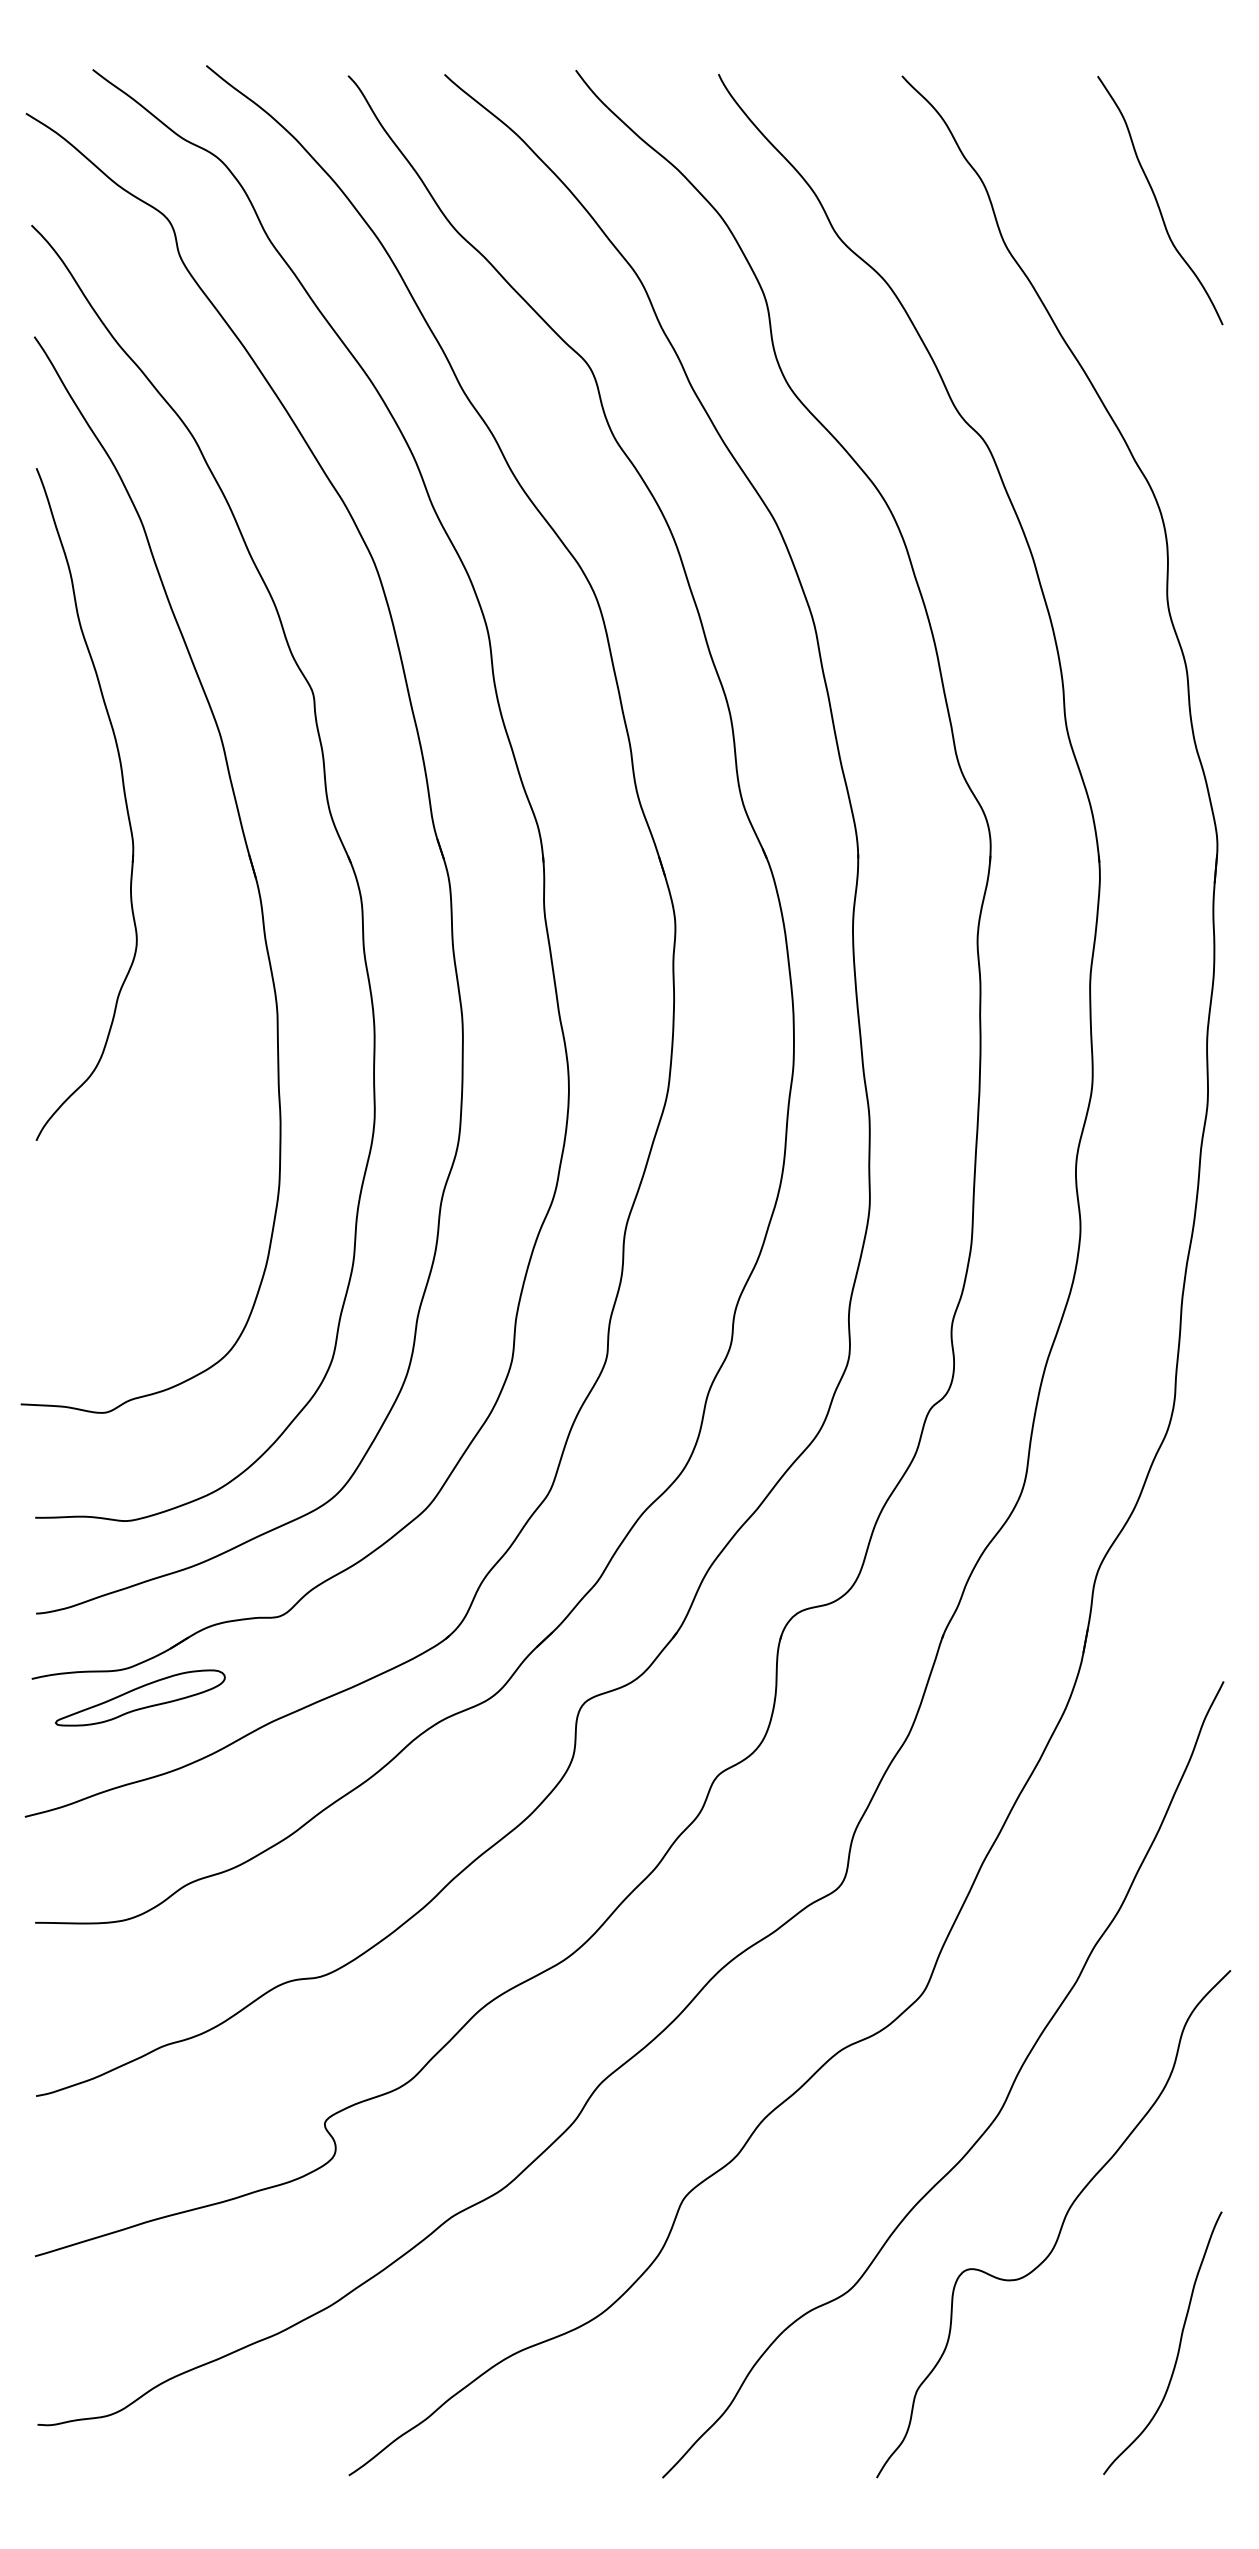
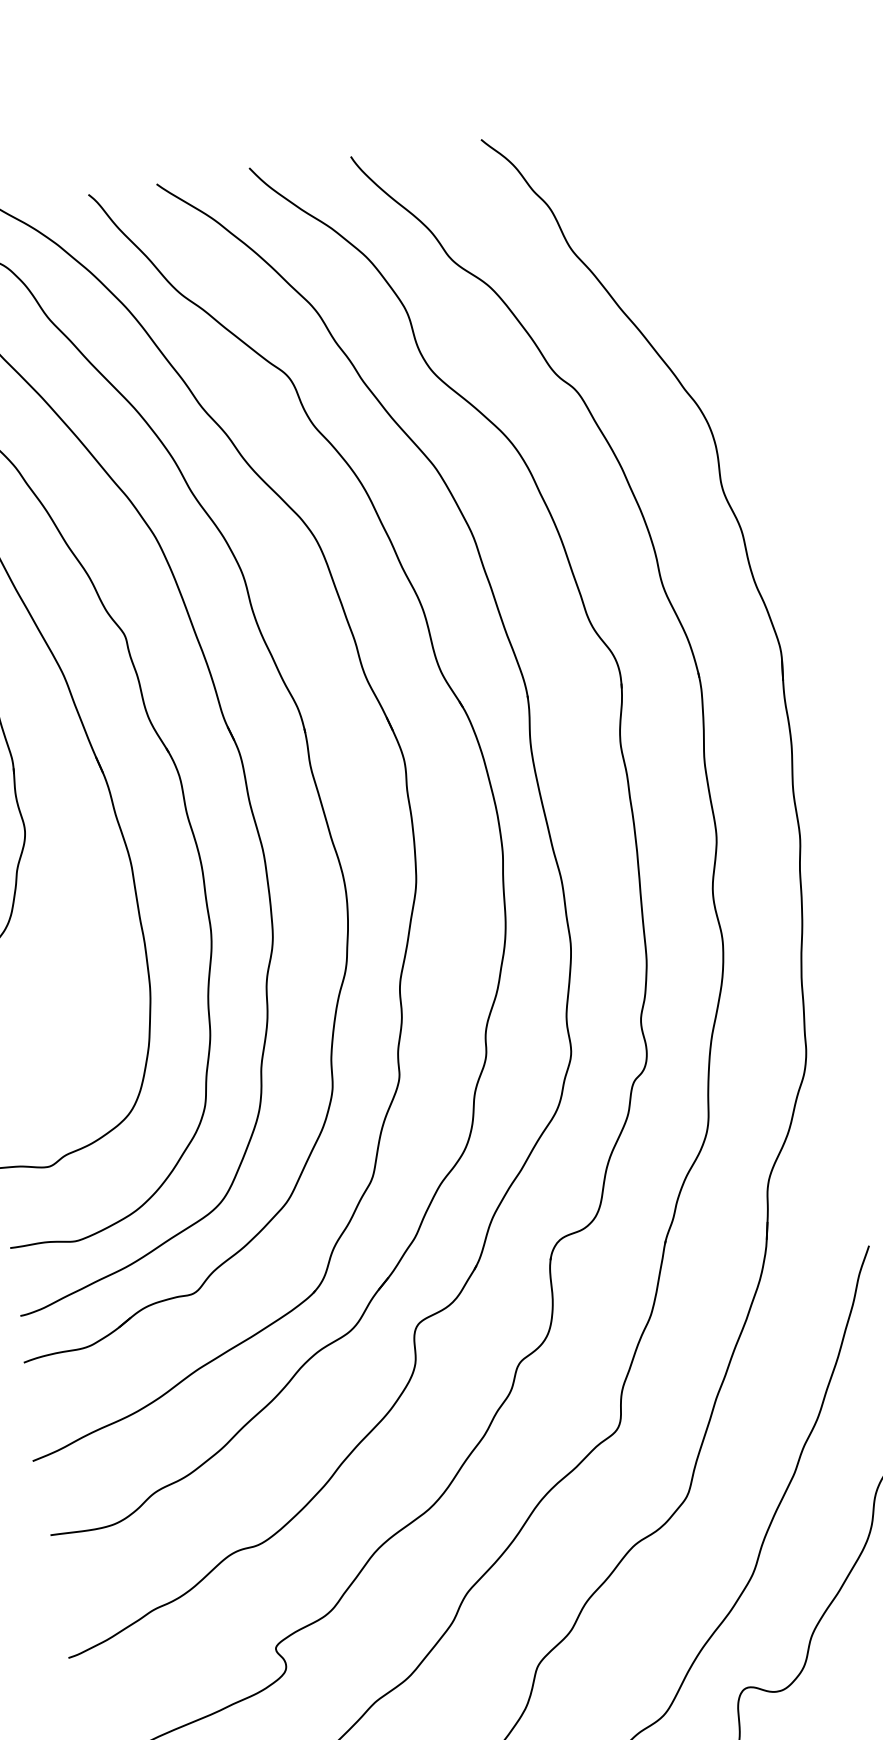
curve: (1158, 202) -> (675, 203), removed
part: (140, 1697) -> (102, 1365), removed

